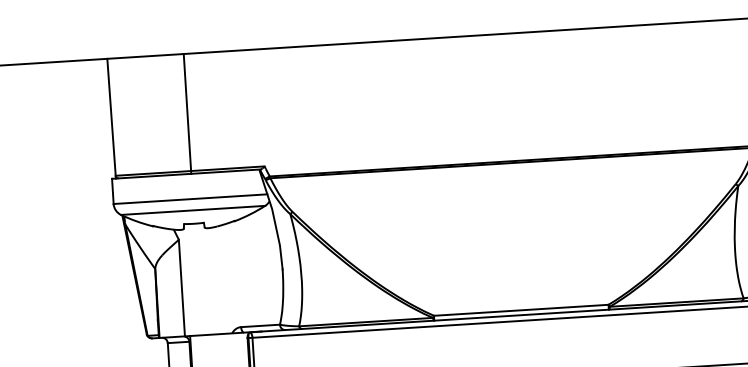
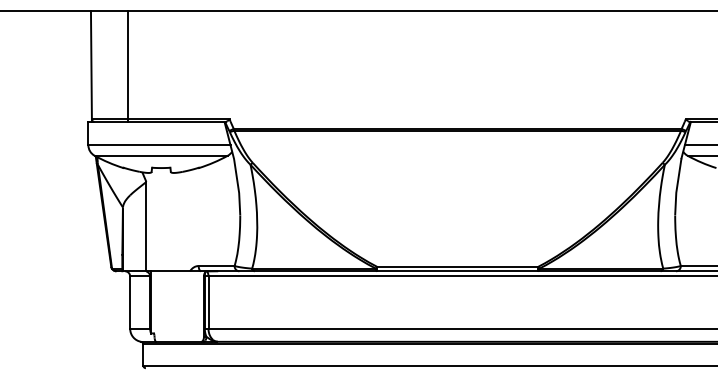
line: (187, 113) -> (127, 66), moved

